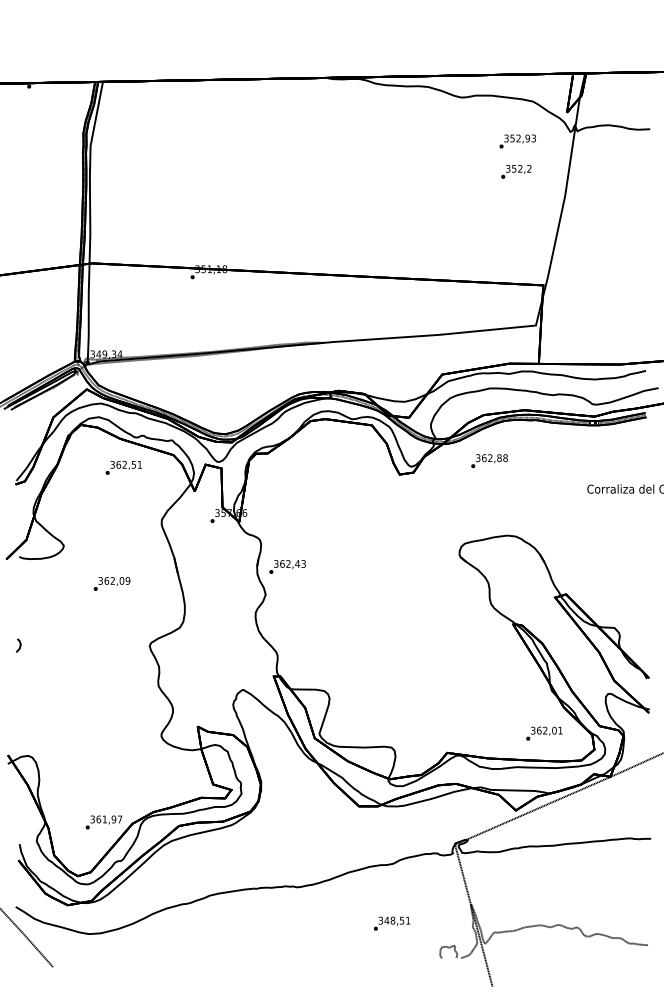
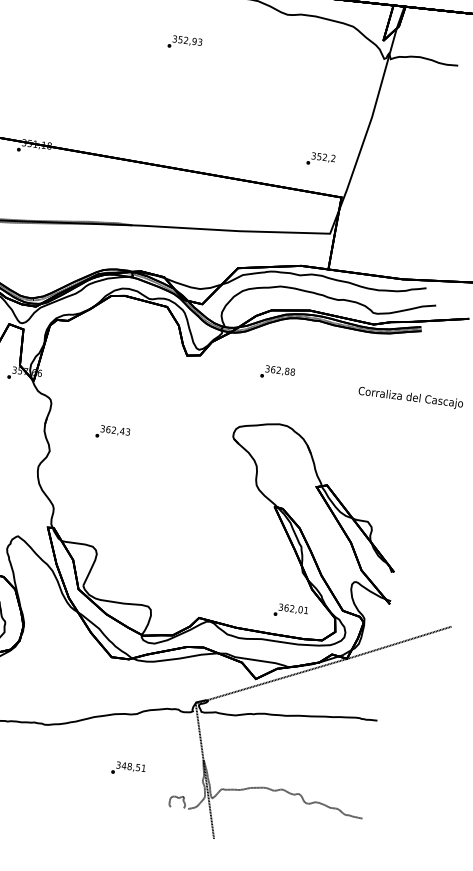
text: (517, 141) -> (184, 43), moved
text: (516, 171) -> (321, 159), moved
text: (489, 461) -> (277, 373), moved
text: (287, 566) -> (112, 432), moved

